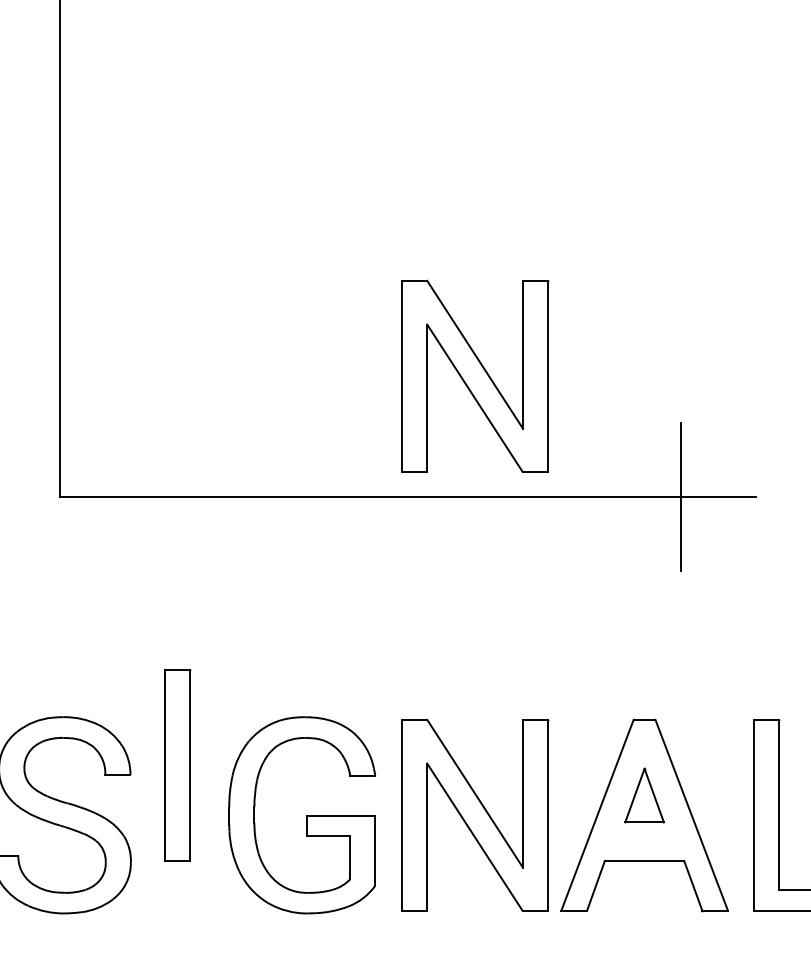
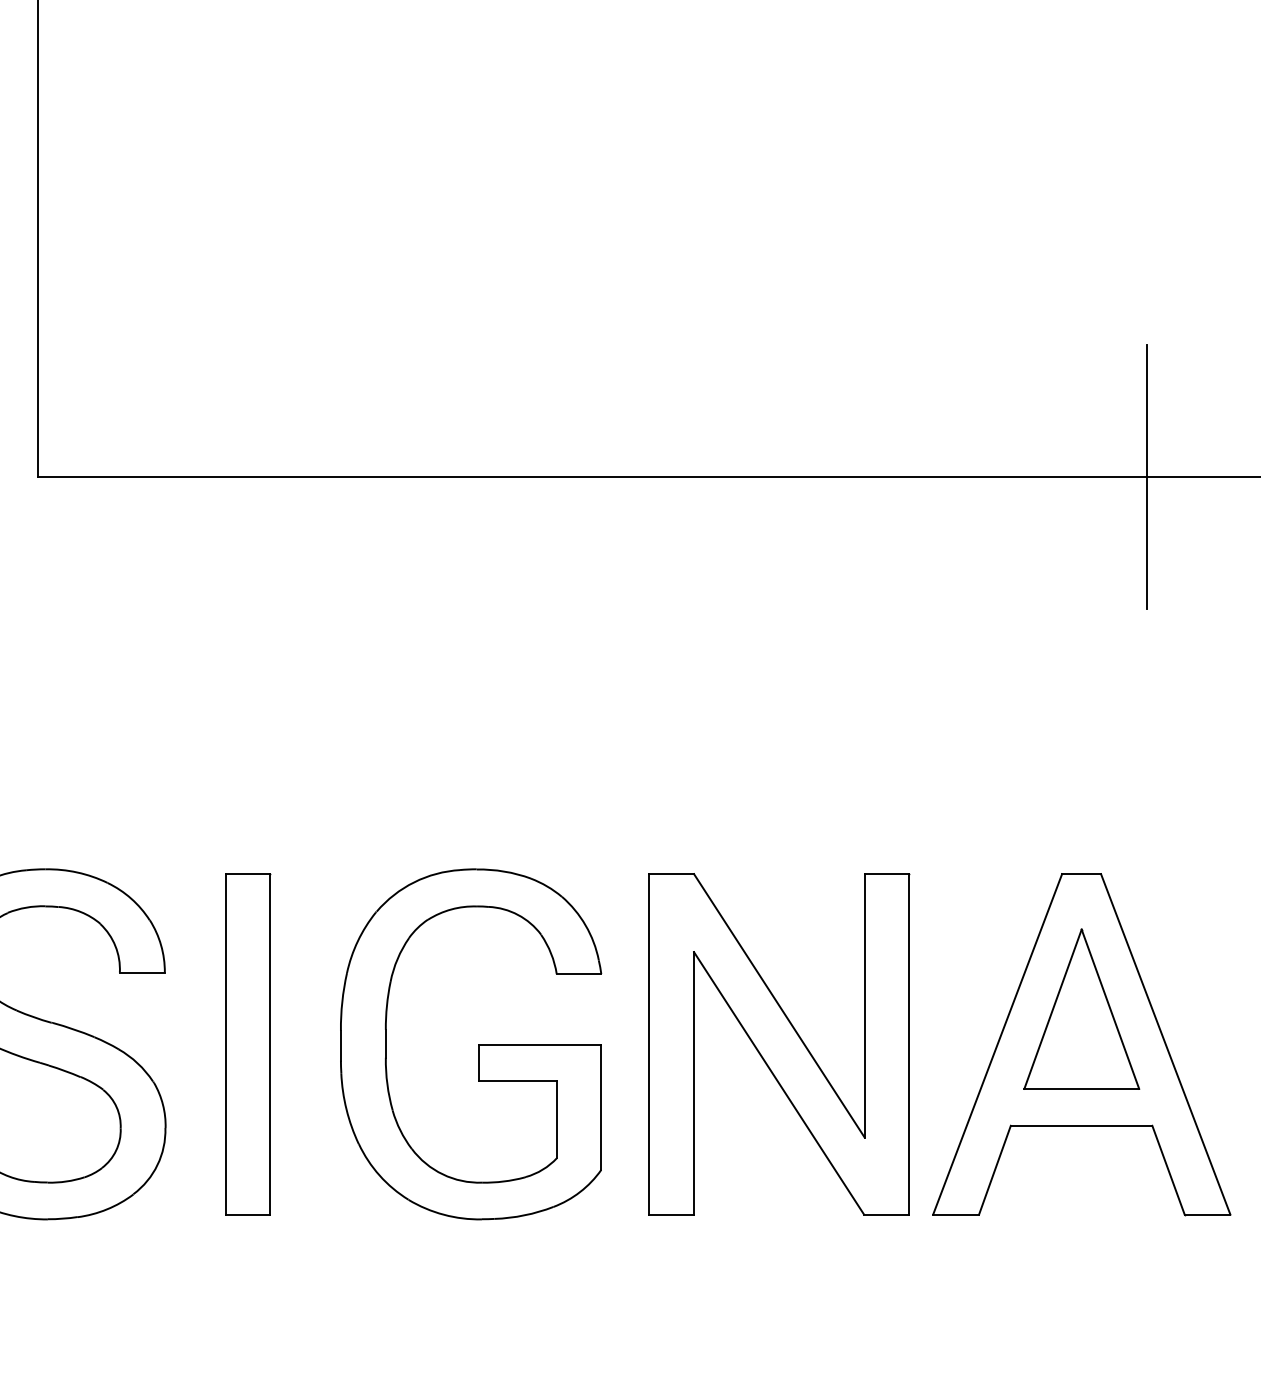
part: (475, 375) -> (780, 259), removed
part: (177, 765) -> (248, 1044), moved
part: (644, 795) -> (1081, 1009), size x1.67

